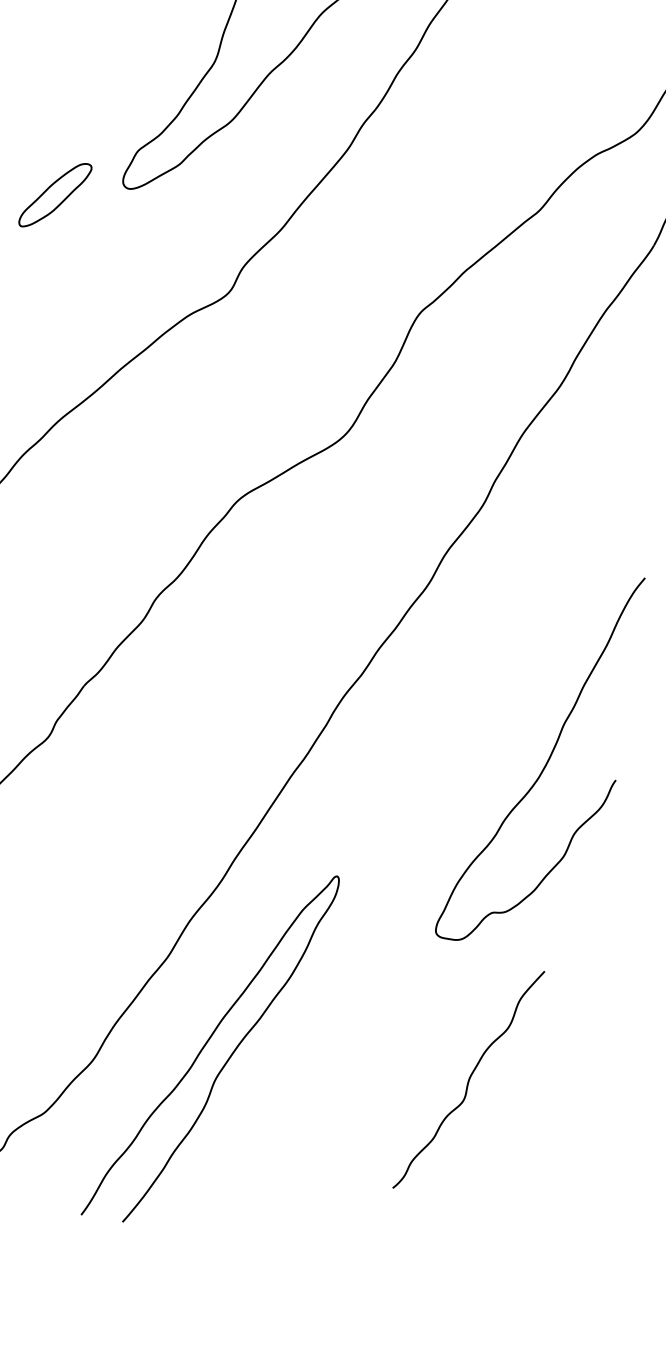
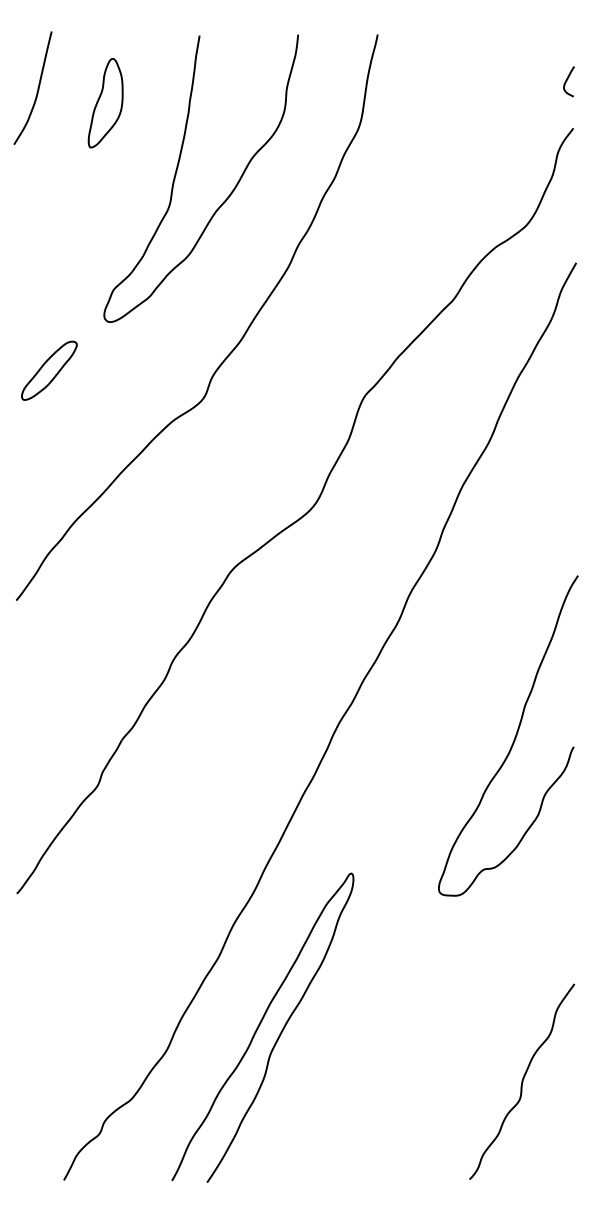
part: (55, 194) -> (49, 370), moved
curve: (546, 760) -> (514, 737), moved
curve: (469, 1079) -> (522, 1081), moved

